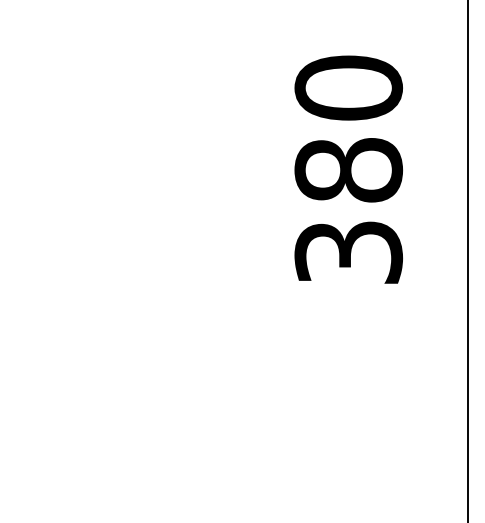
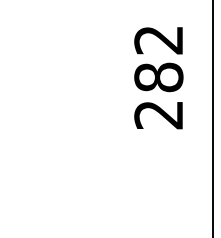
text: (347, 170) -> (158, 77), 380 -> 282

